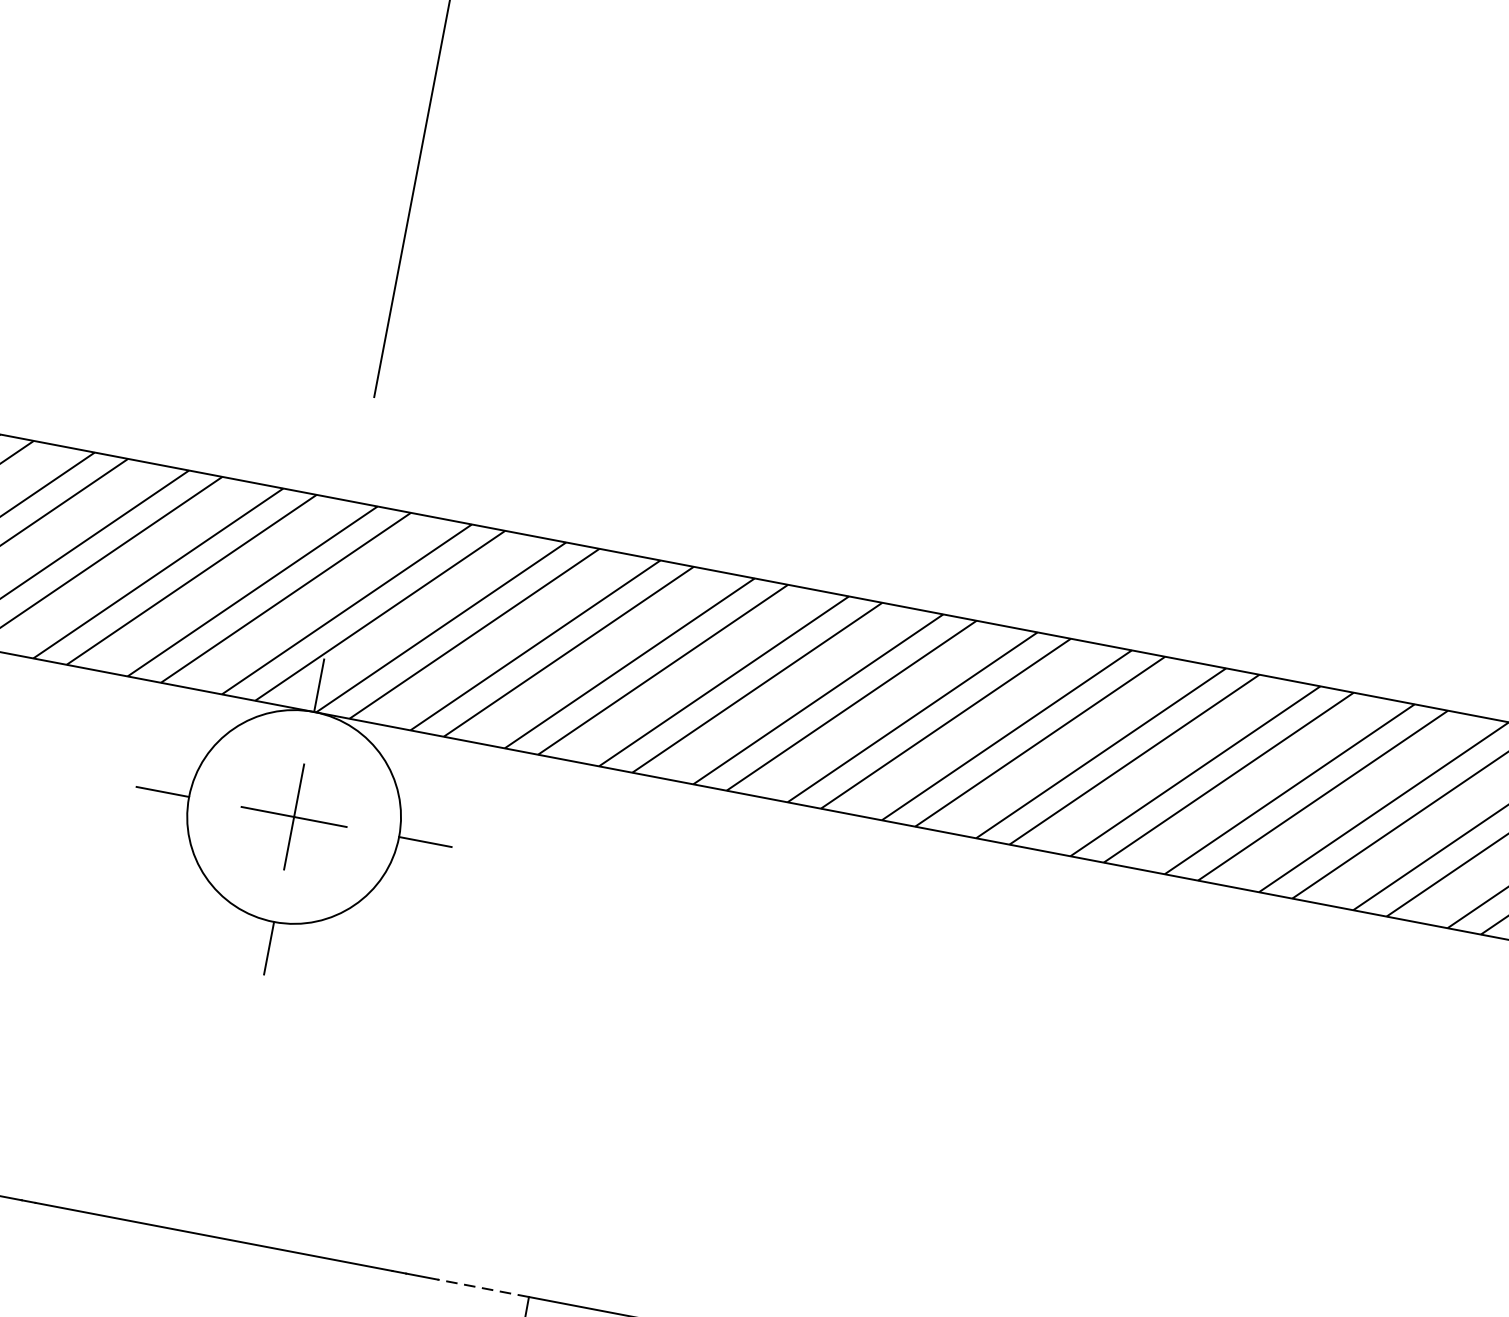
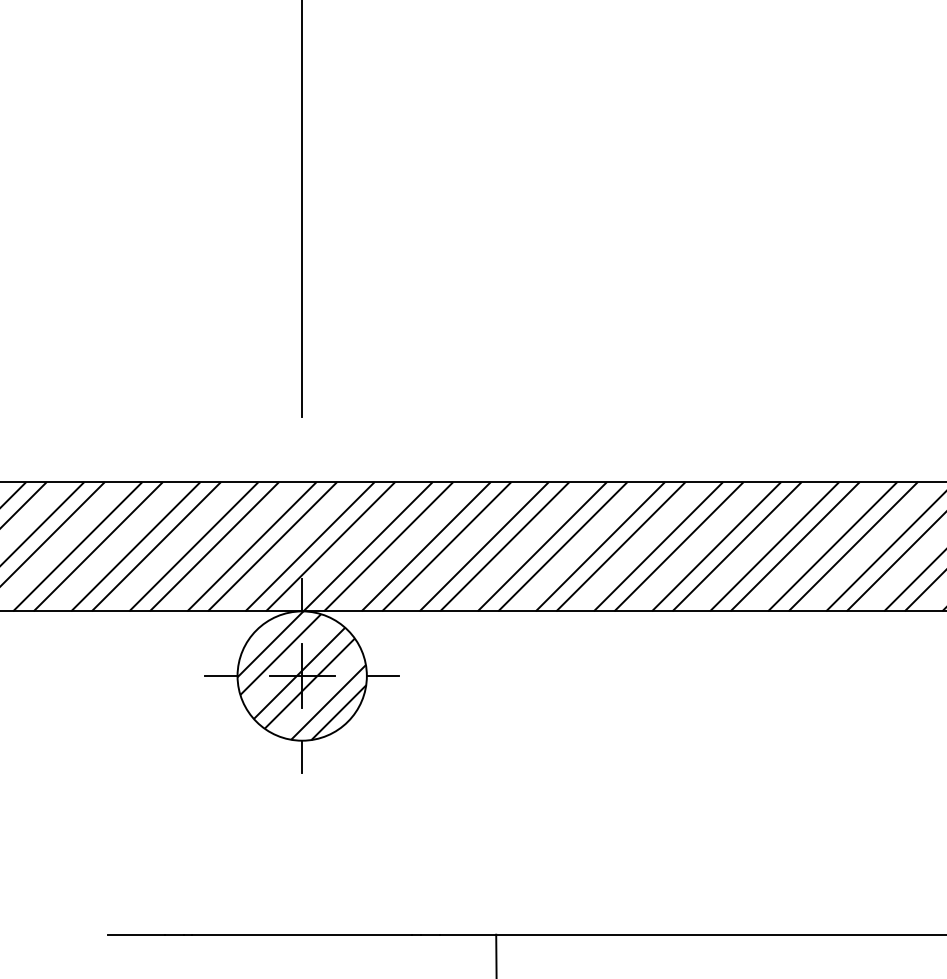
hatch: (293, 815) -> (301, 675), added
line: (482, 1287) -> (467, 934), dashed -> solid

